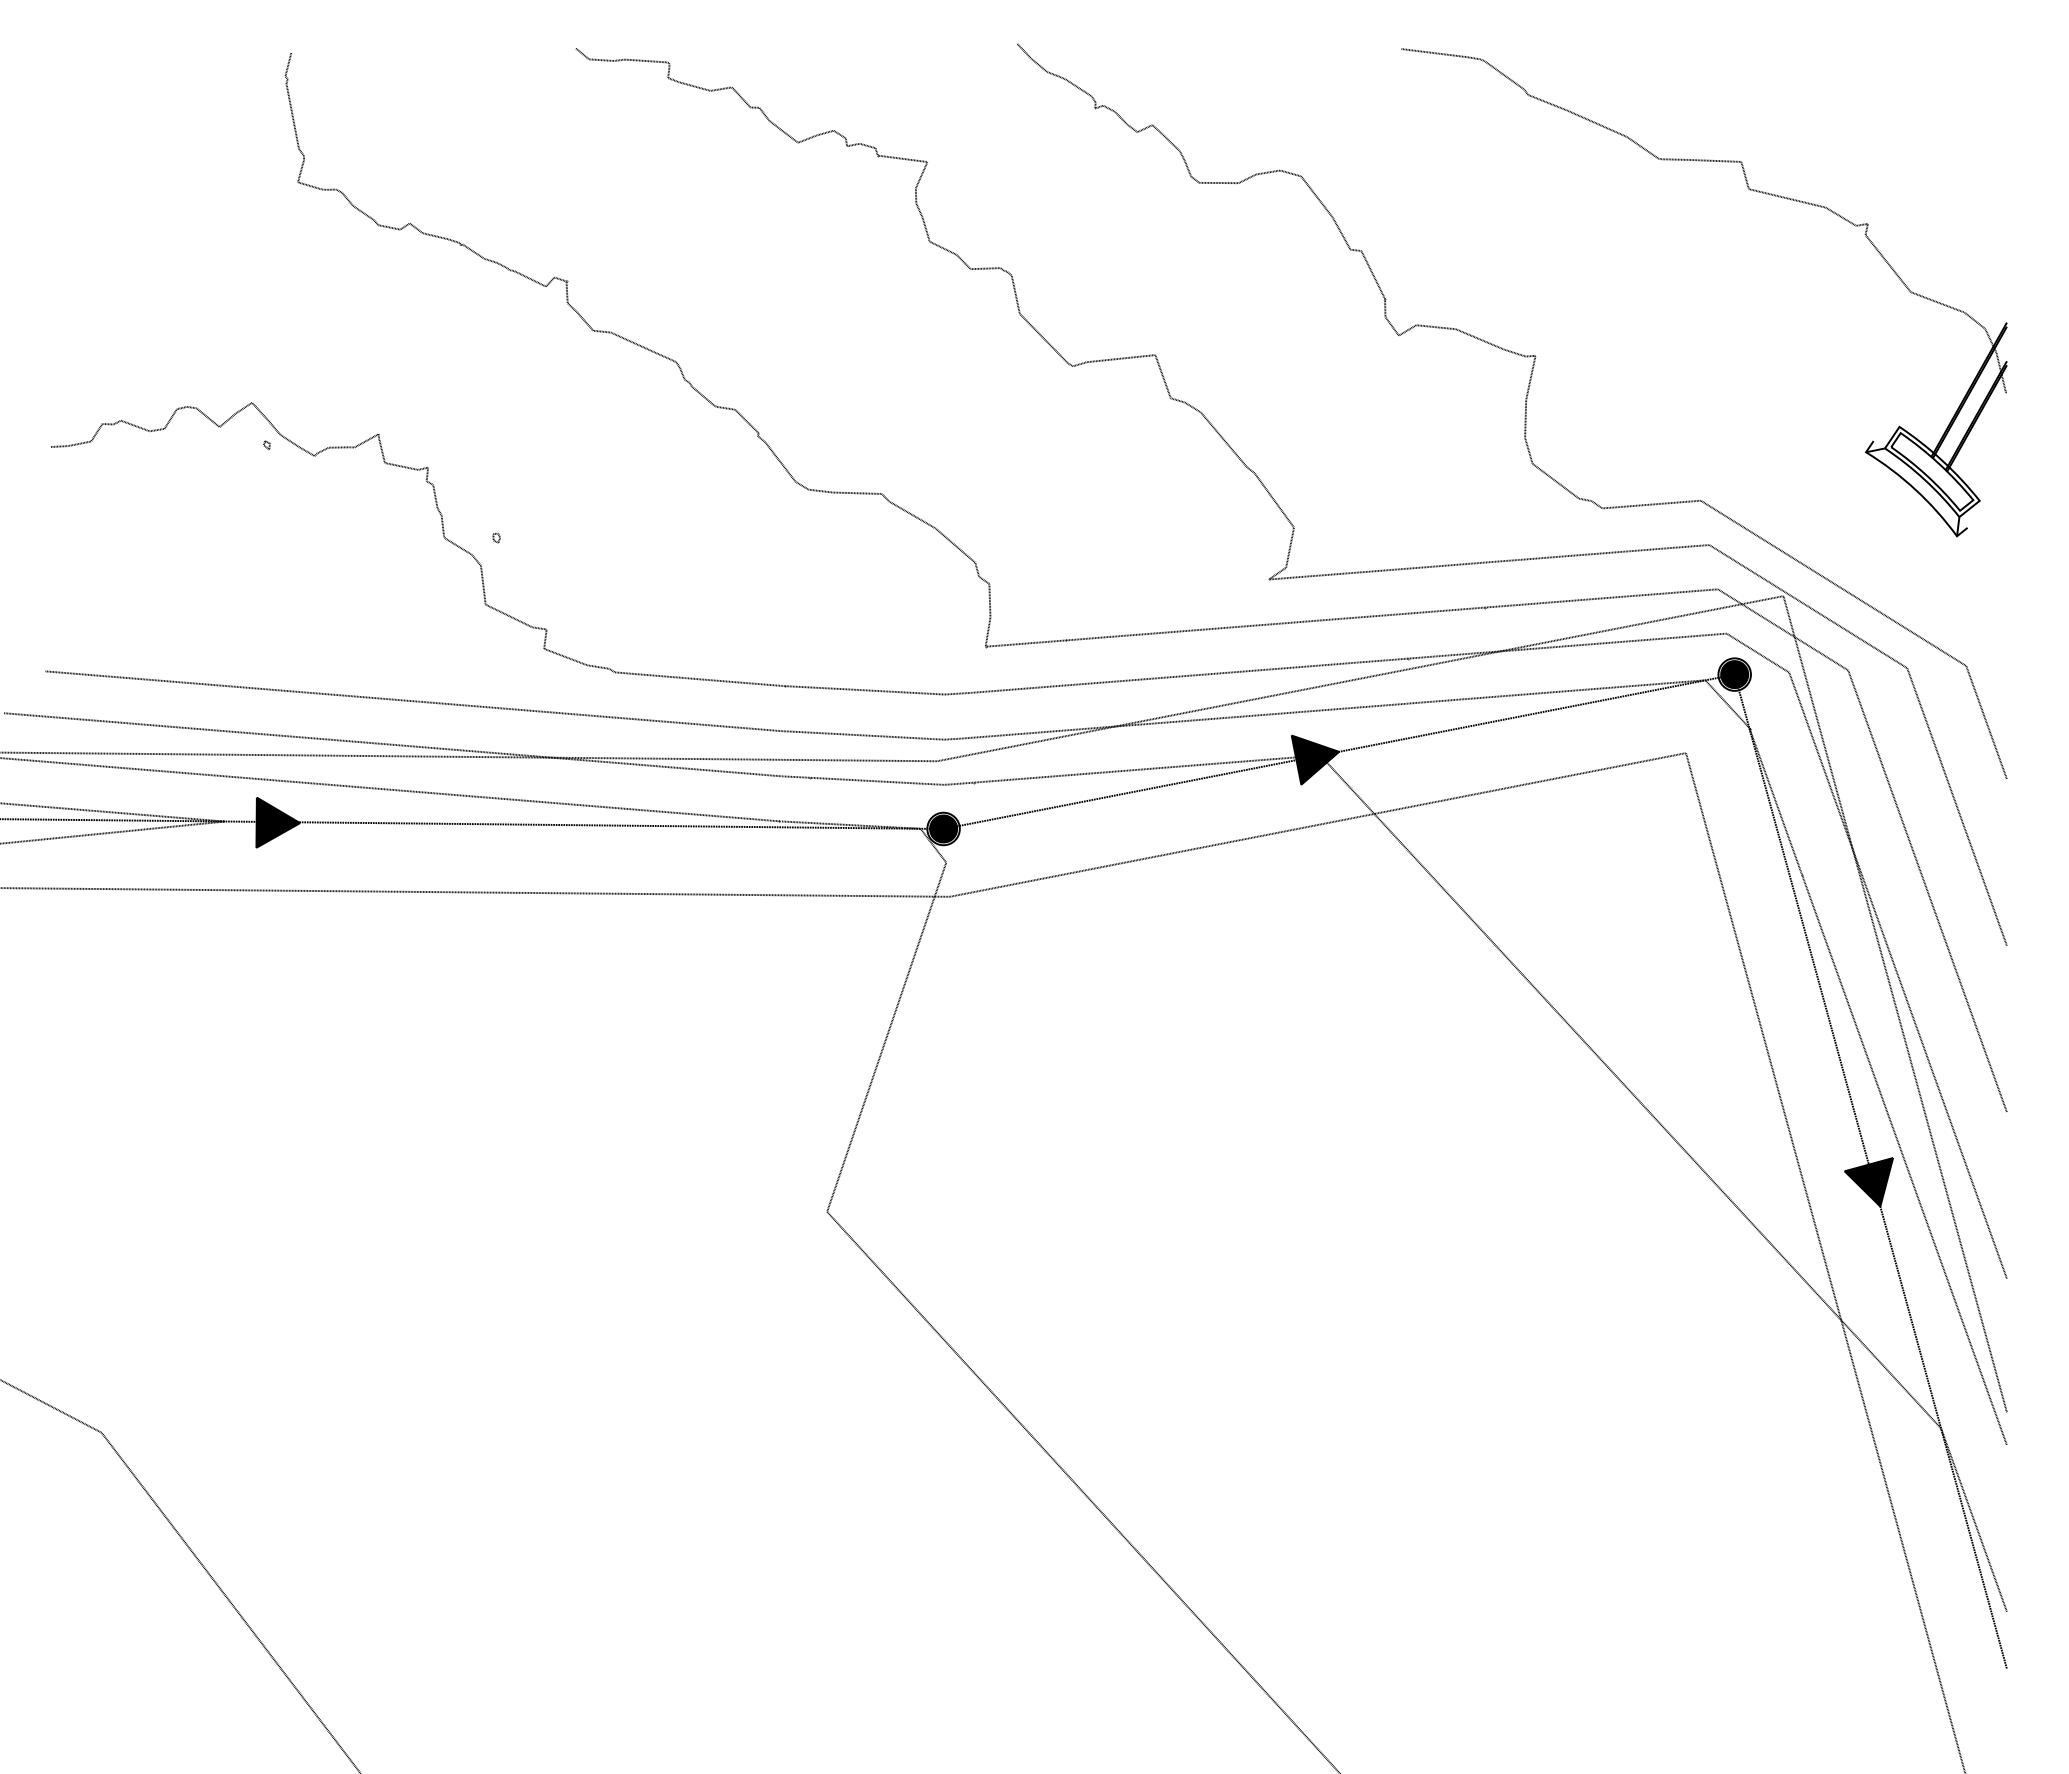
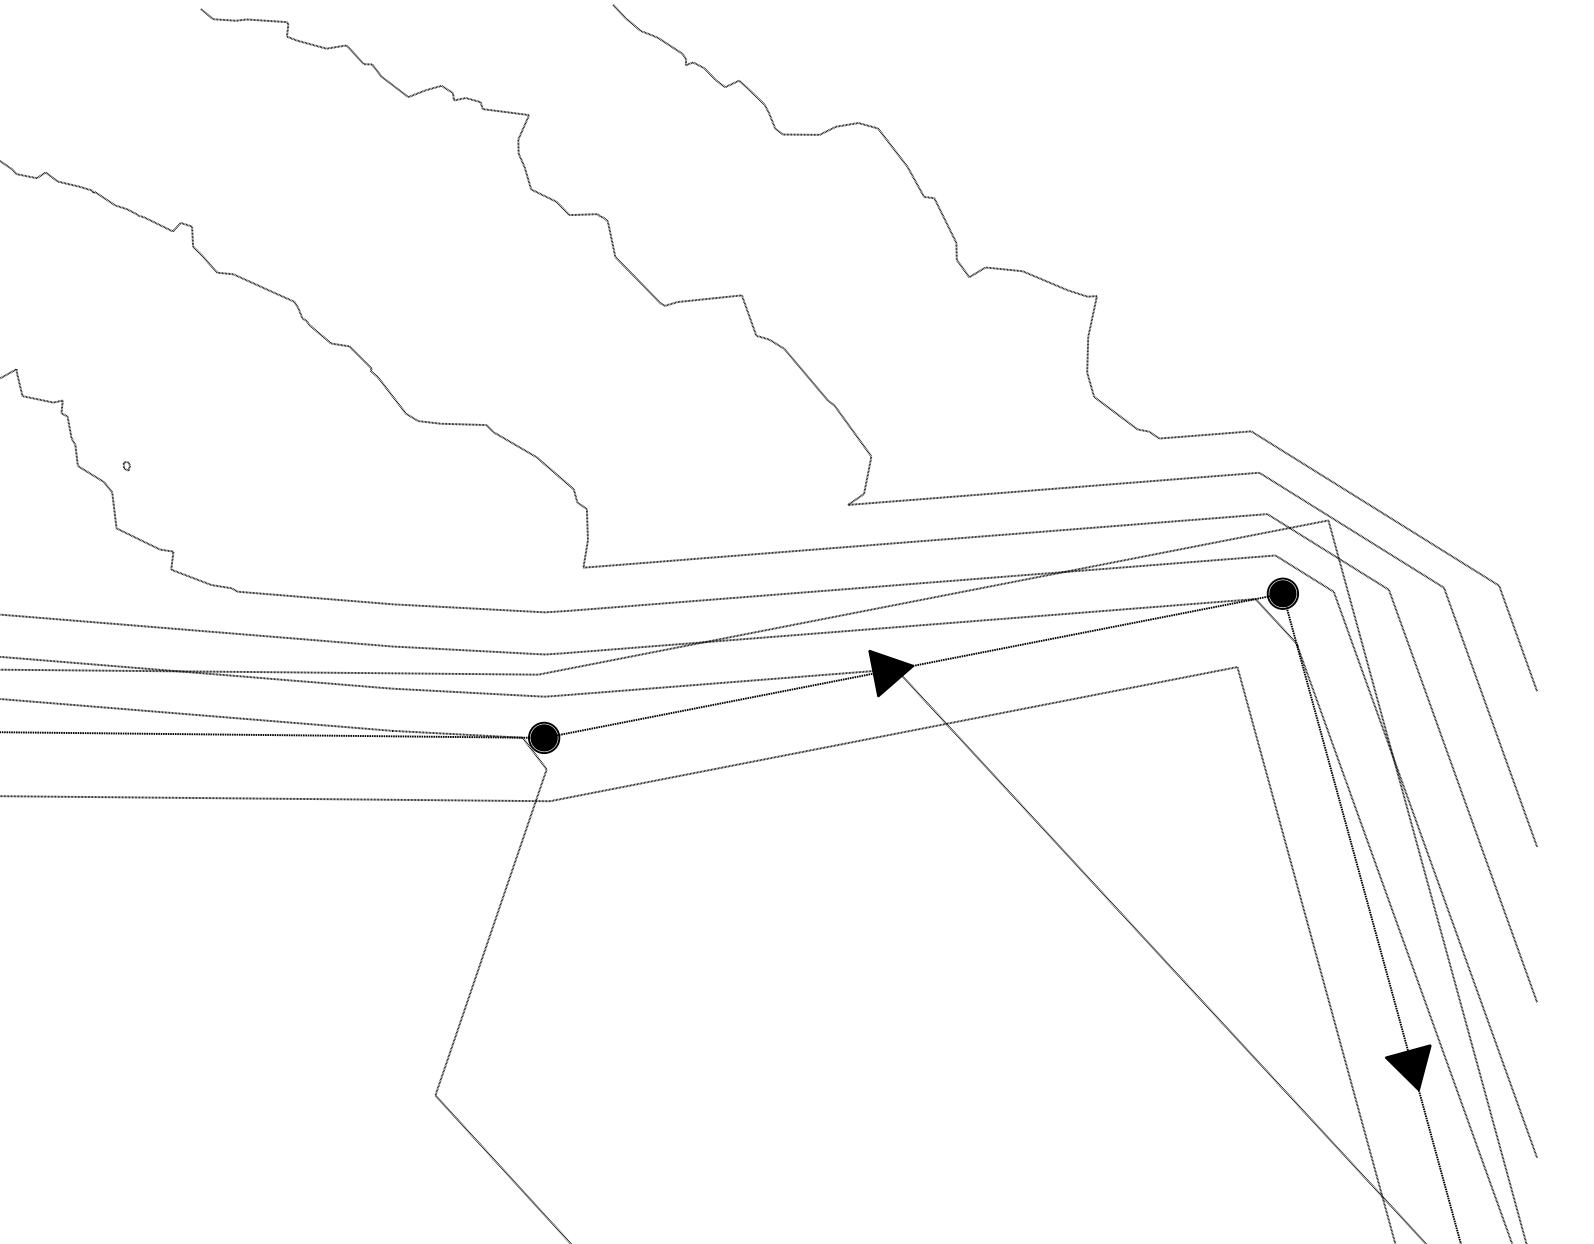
part: (1750, 190) -> (1297, 141), removed

